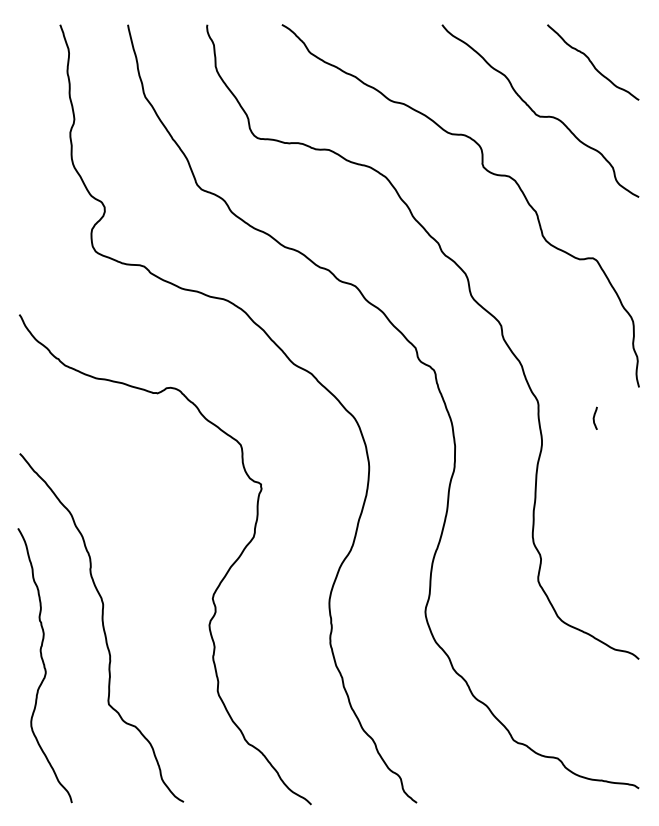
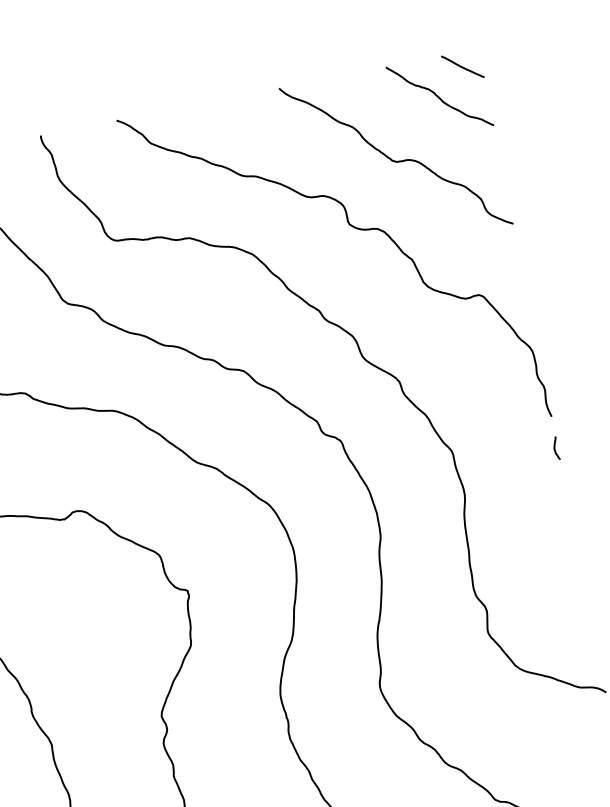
line: (620, 38) -> (462, 66), added
curve: (594, 417) -> (555, 447), moved

